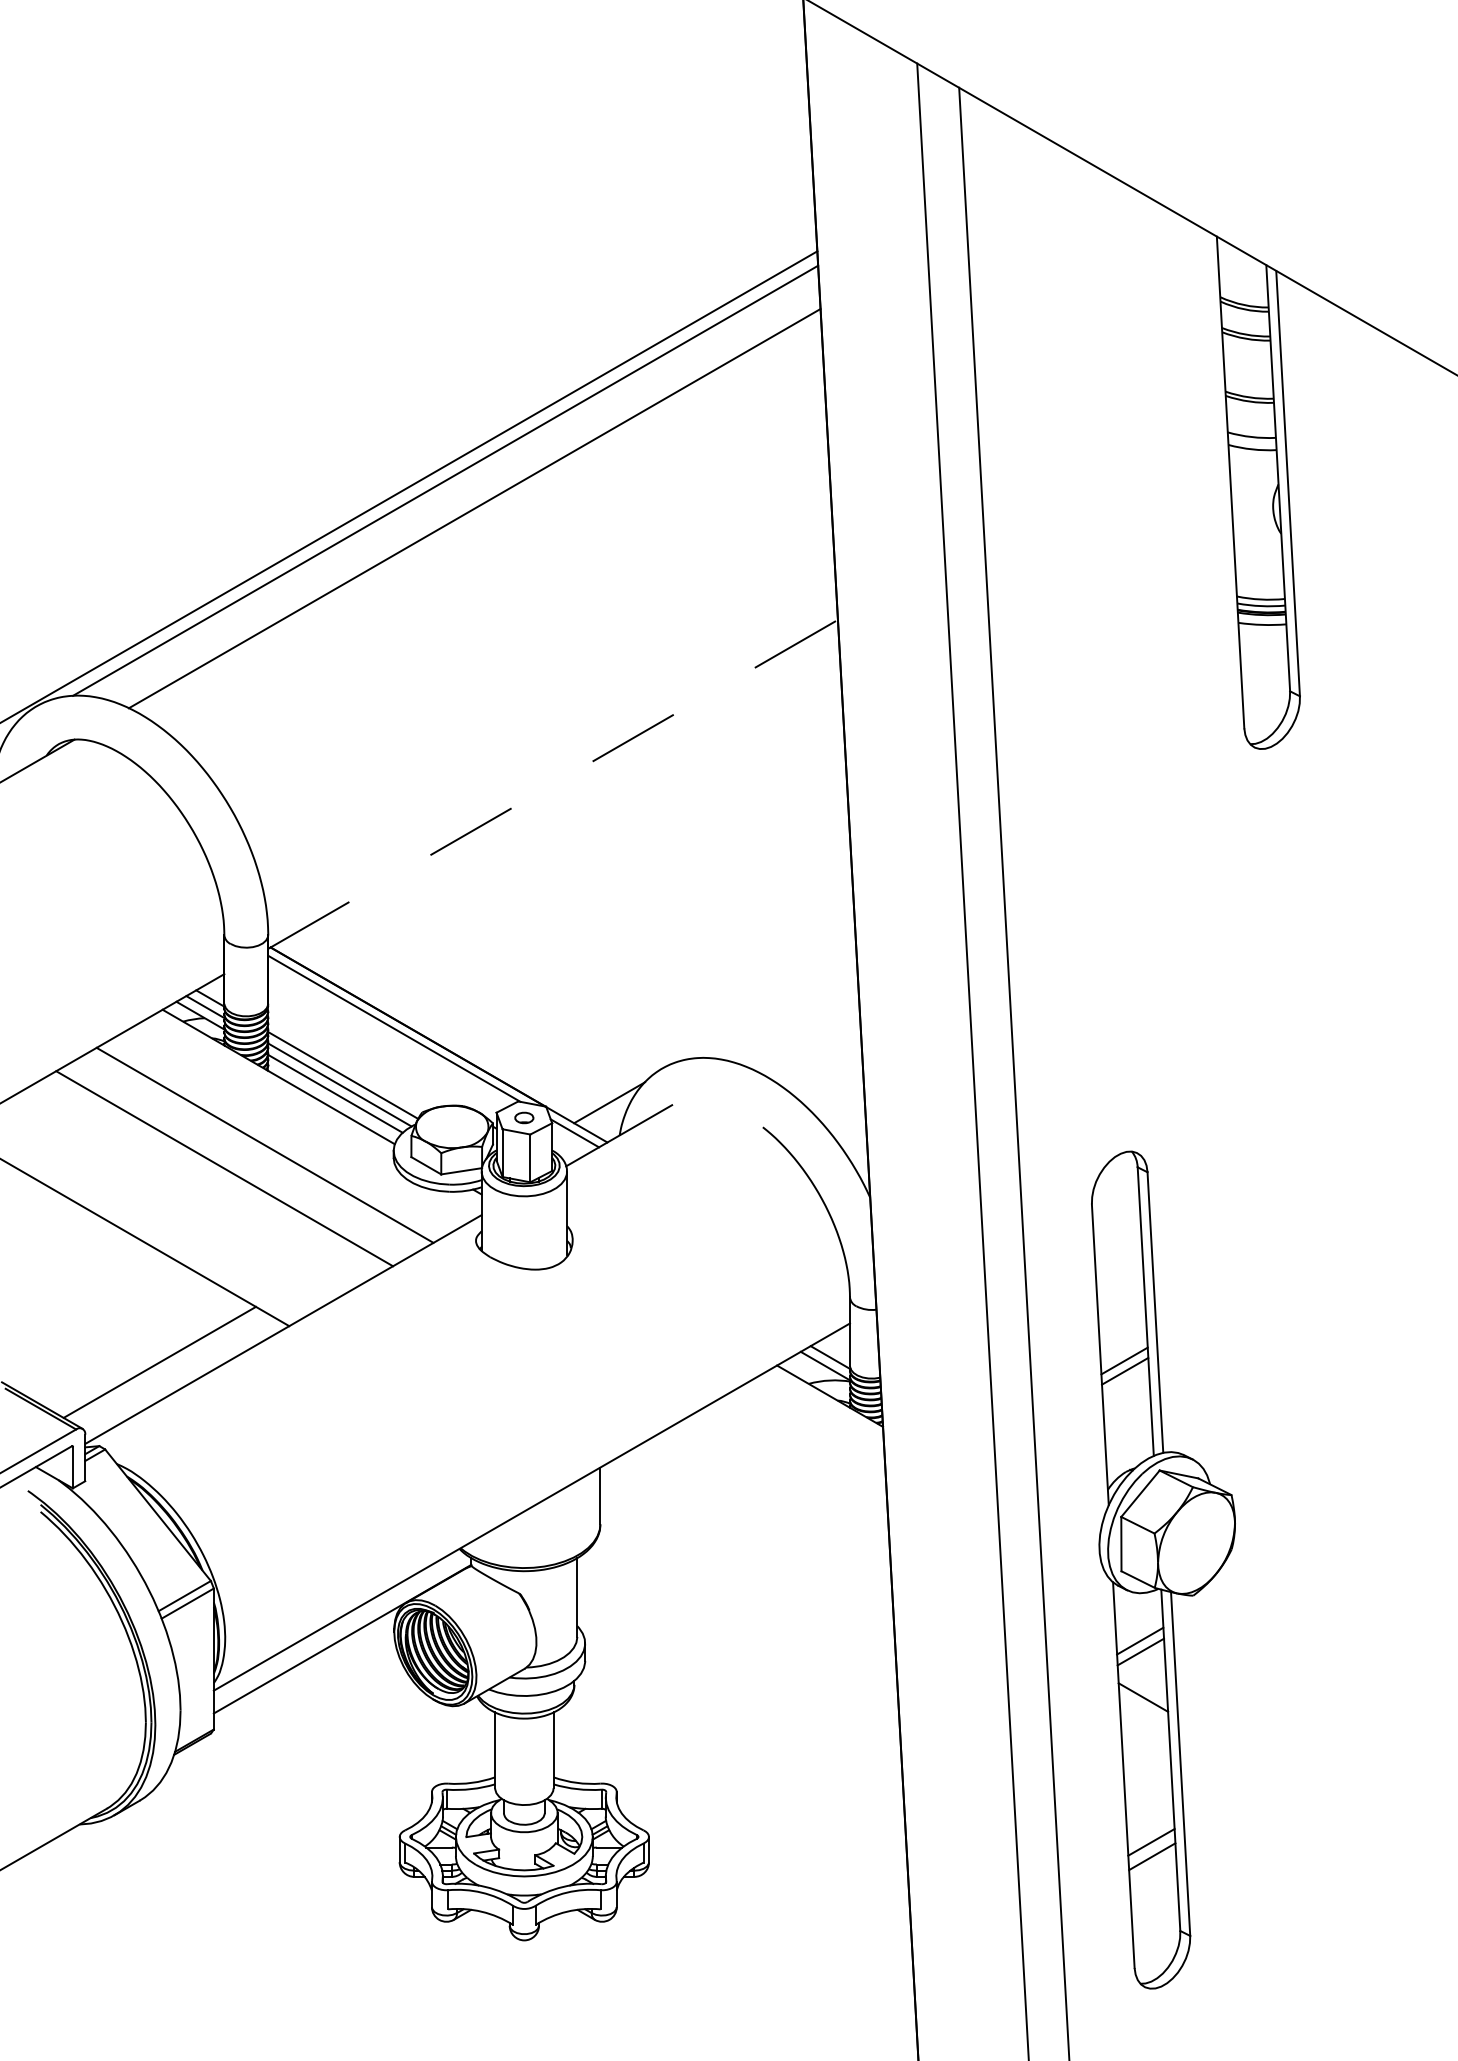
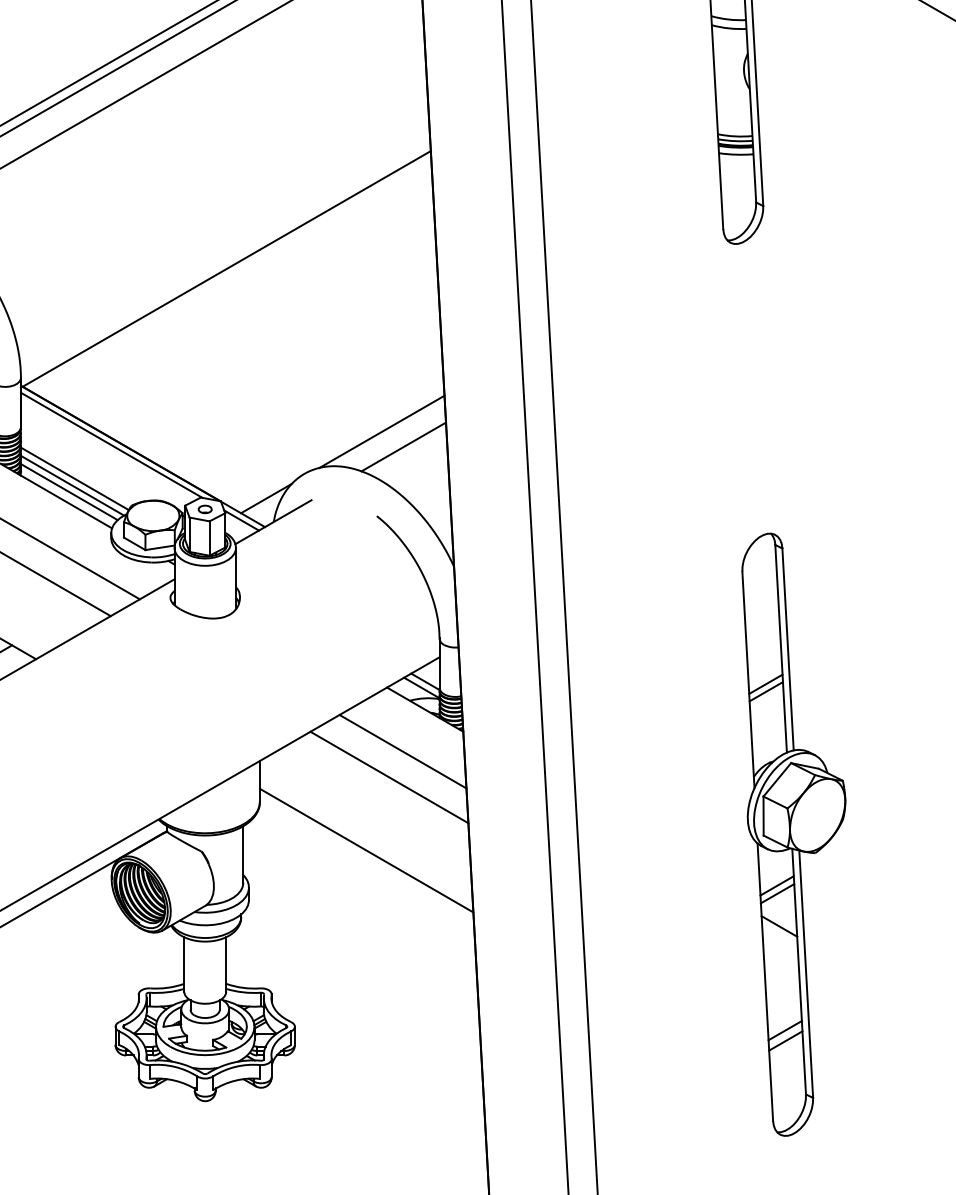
line: (553, 784) -> (226, 269), dashed -> solid
line: (769, 1009) -> (381, 431), added
line: (800, 1031) -> (403, 447), added
line: (799, 1454) -> (403, 751), added
line: (780, 1490) -> (389, 777), added
part: (1163, 1569) -> (793, 834), moved
line: (748, 1592) -> (366, 850), added

